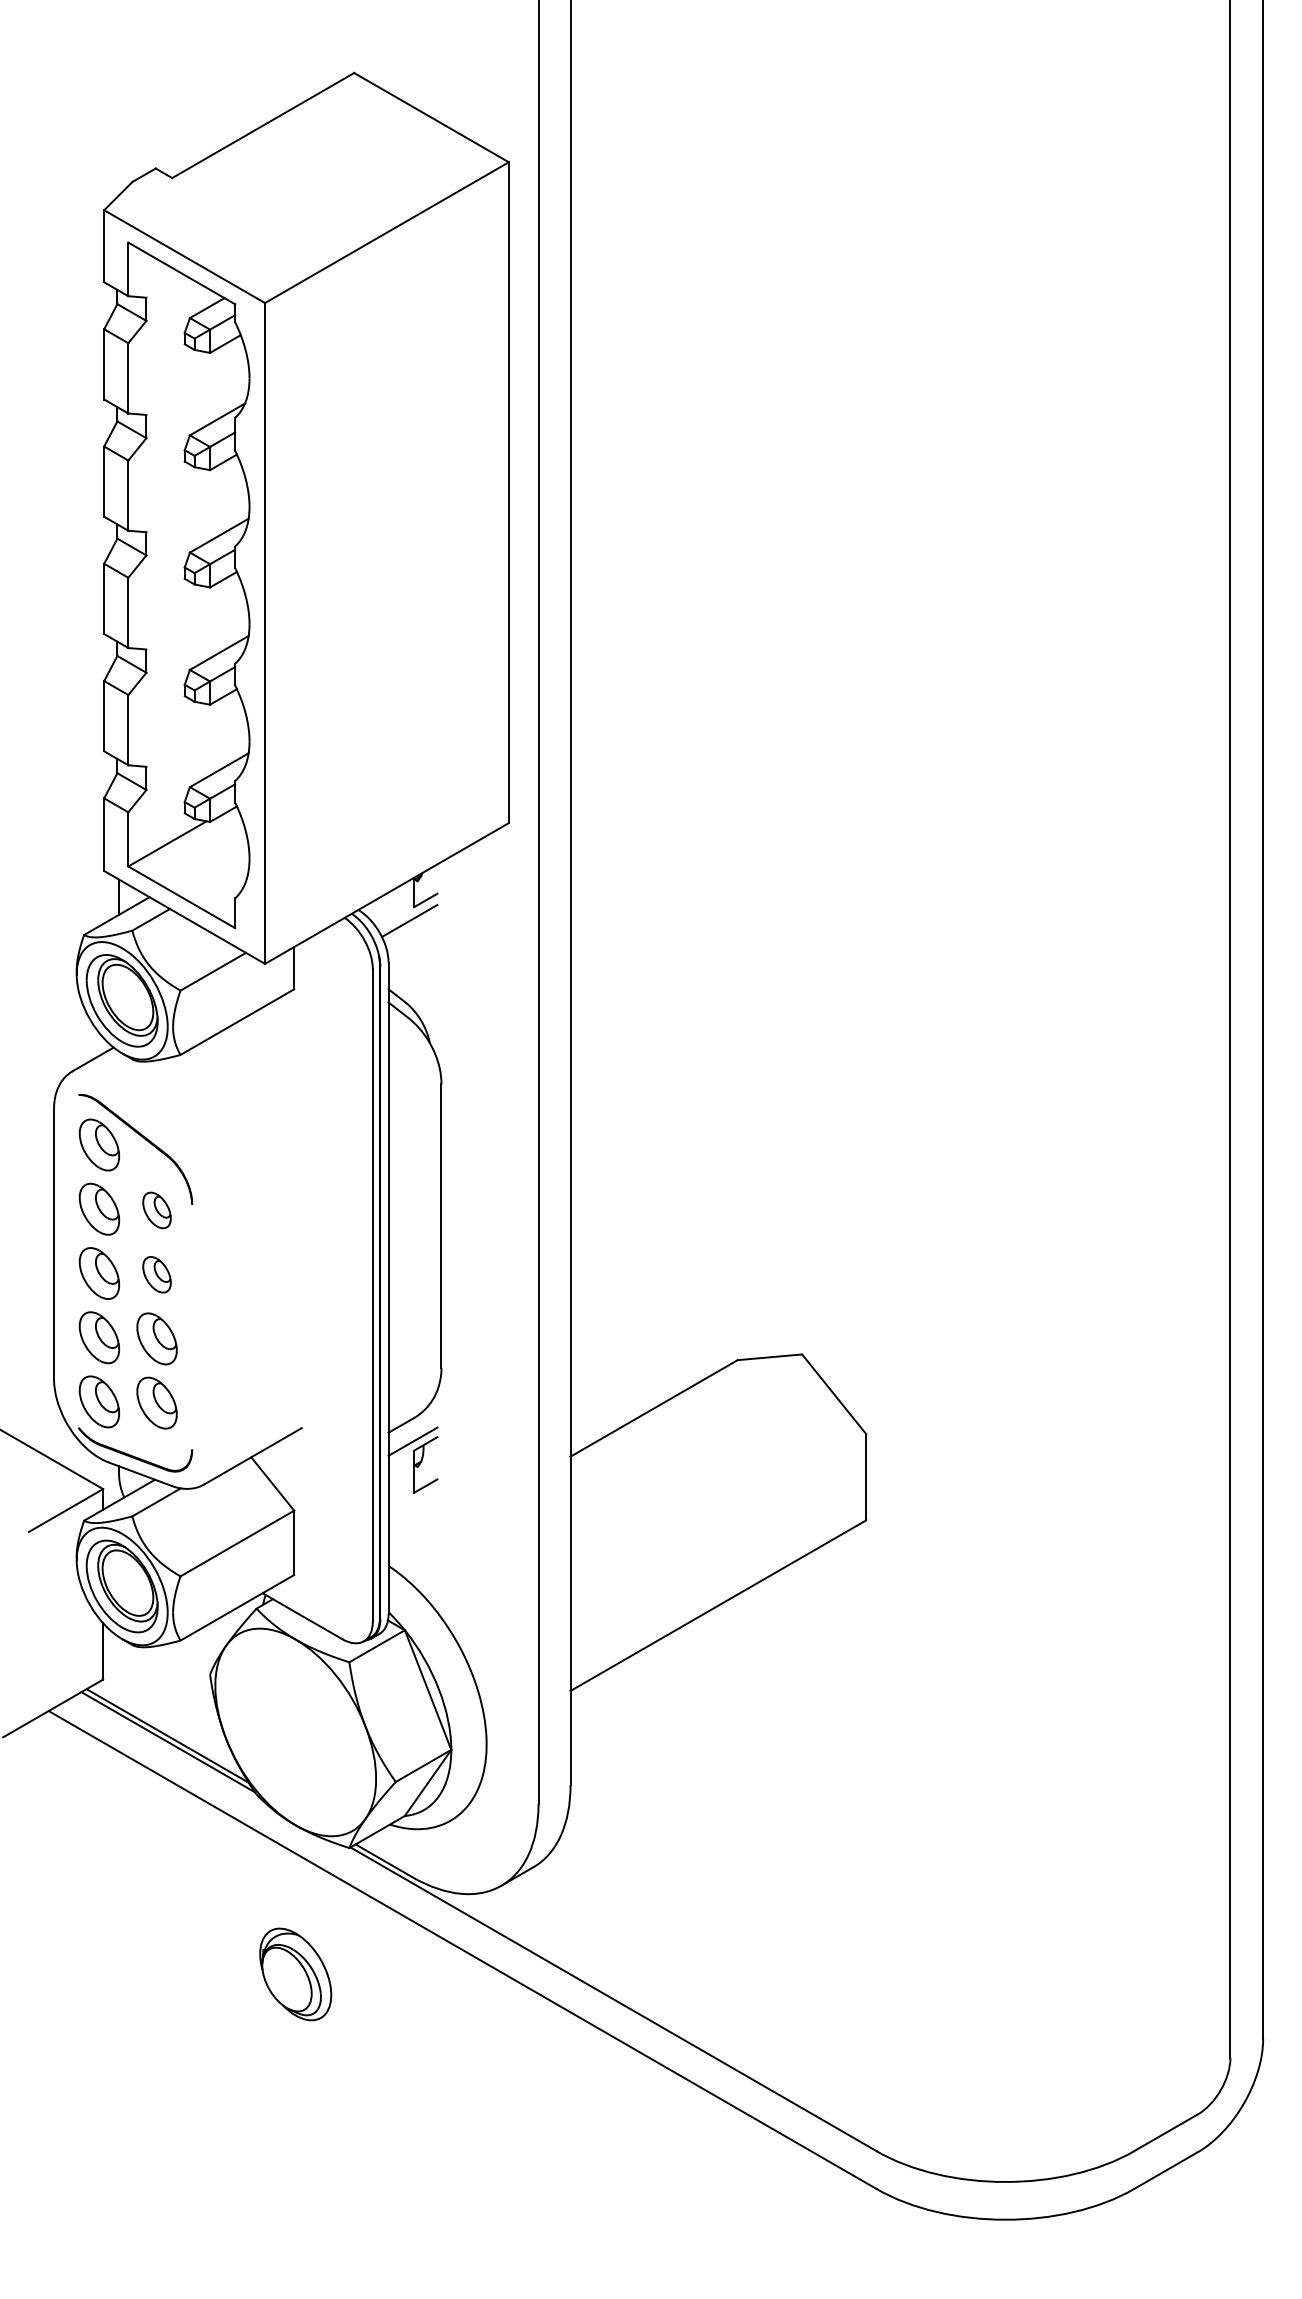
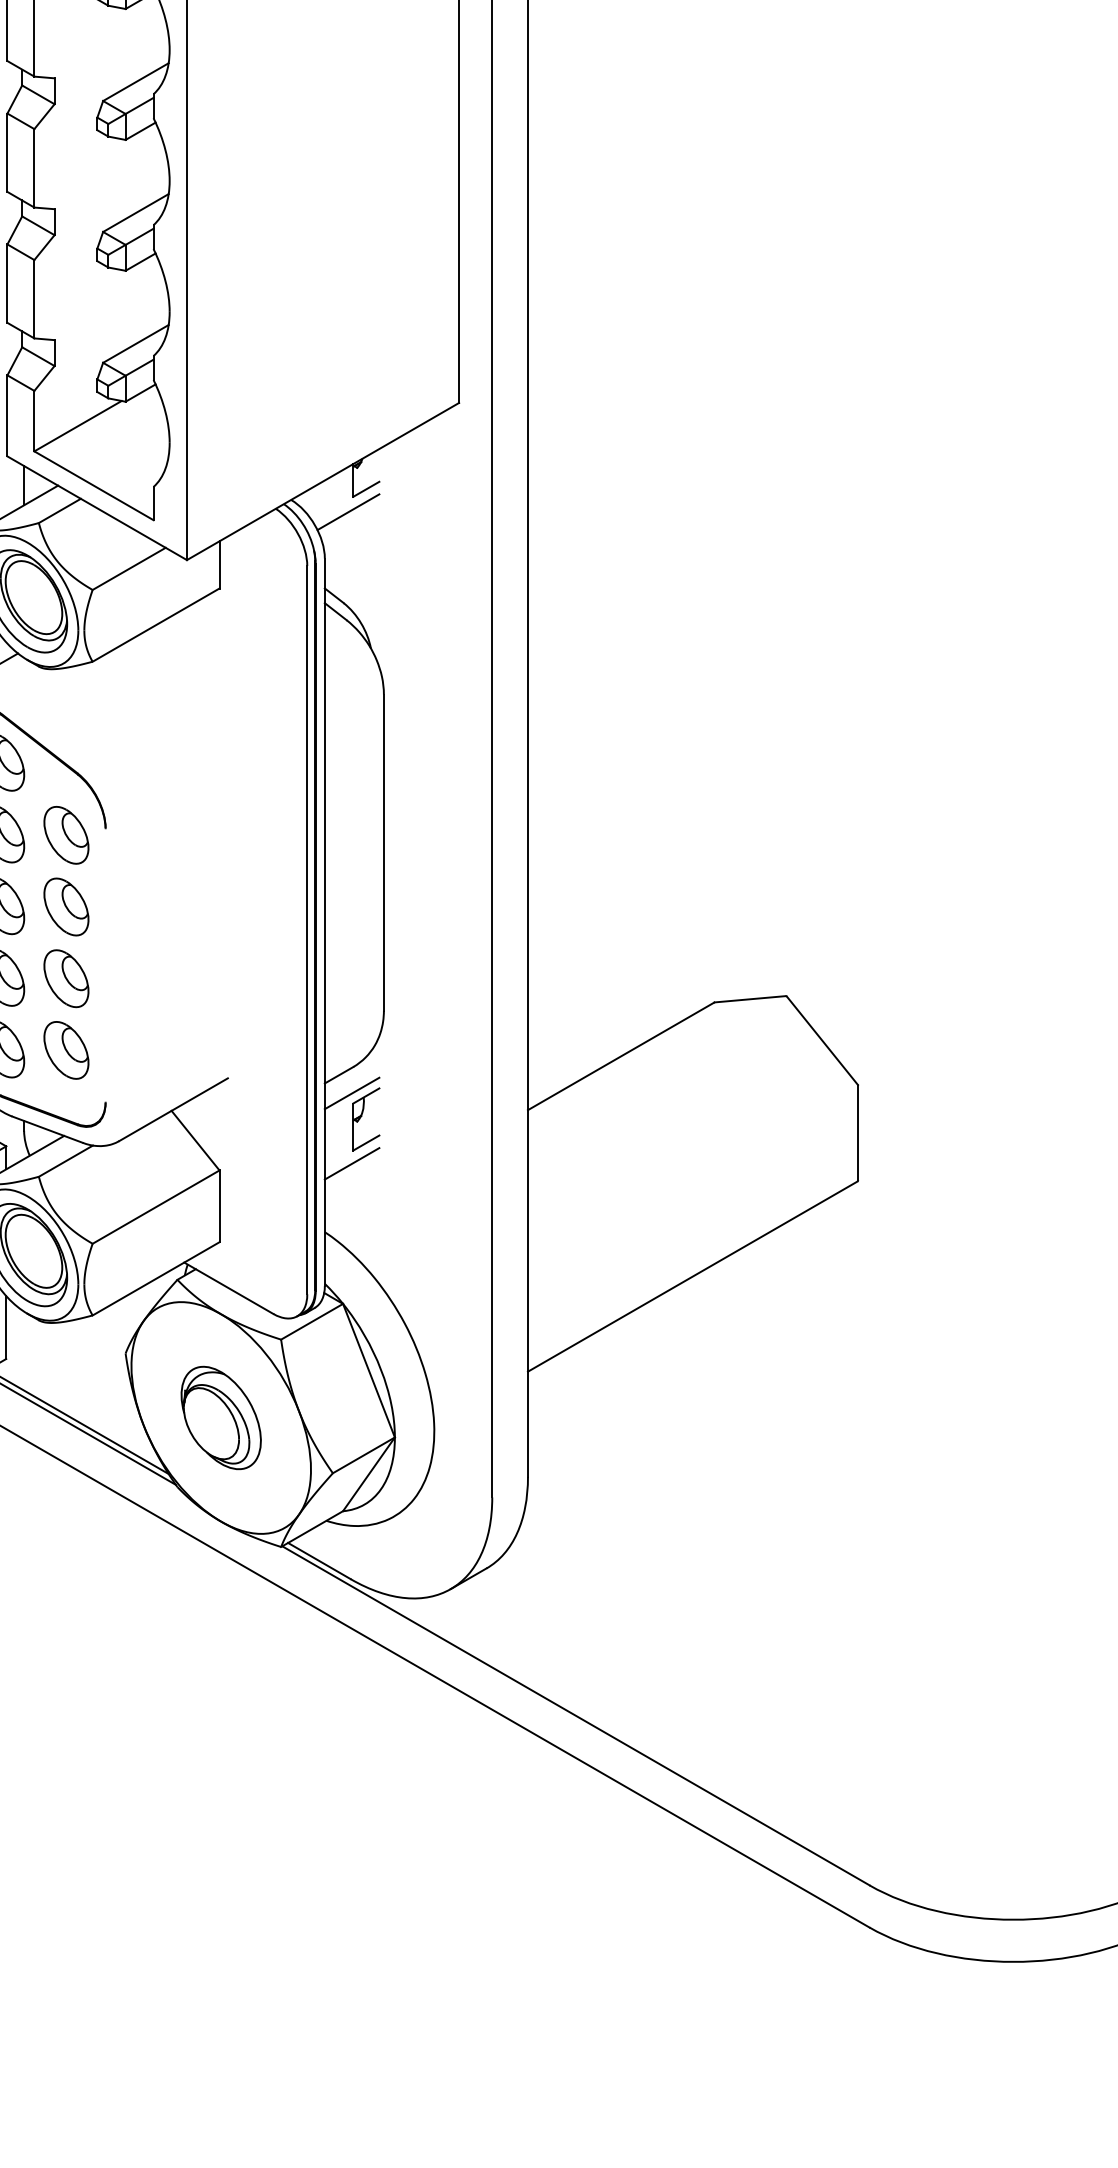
part: (156, 1210) -> (65, 835), size x1.43
part: (156, 1274) -> (65, 906), size x1.43
line: (412, 1504) -> (351, 1163), added
part: (295, 1974) -> (220, 1418), moved

